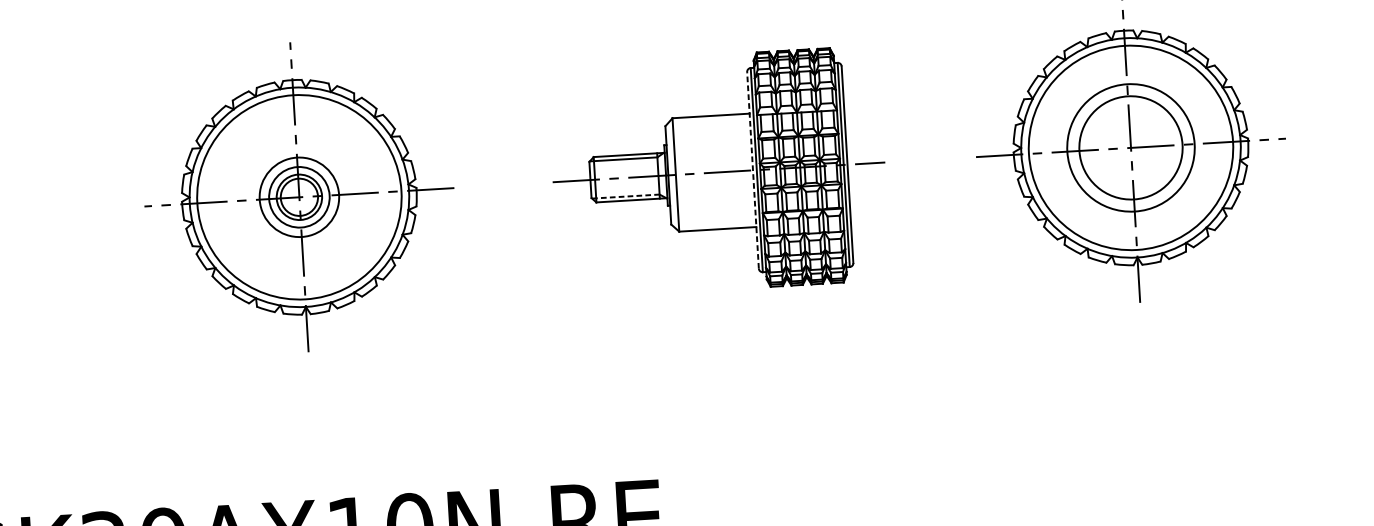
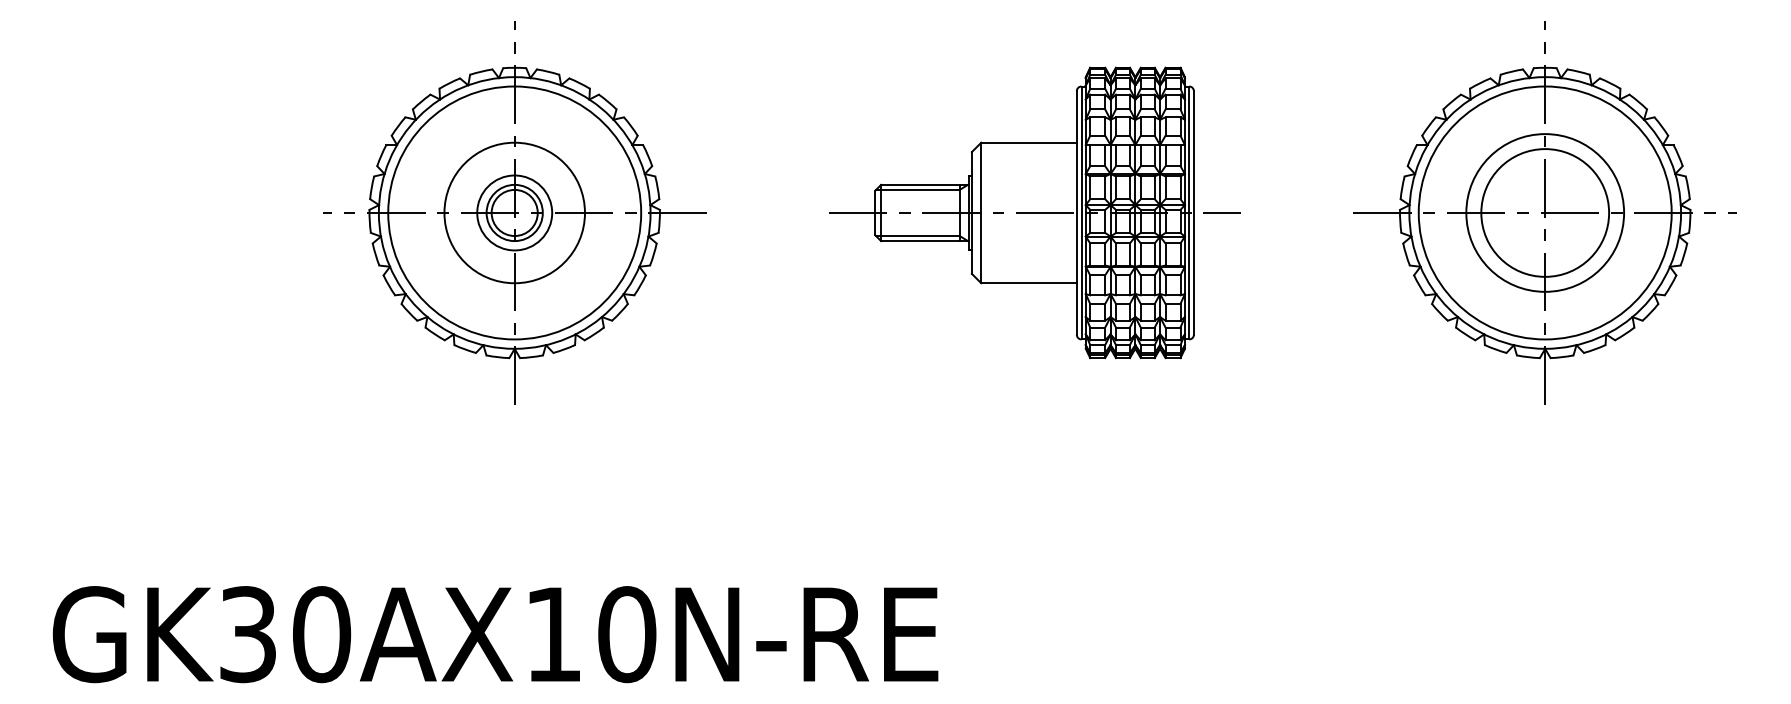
line: (752, 169) -> (1076, 212), dashed -> solid
circle: (299, 196) -> (514, 212), size x1.43
line: (625, 196) -> (917, 236), dashed -> solid

